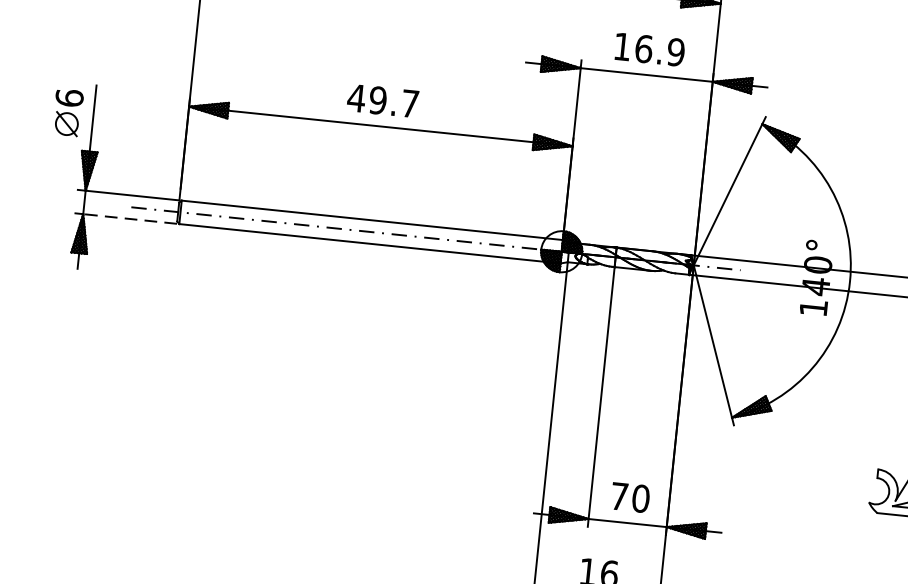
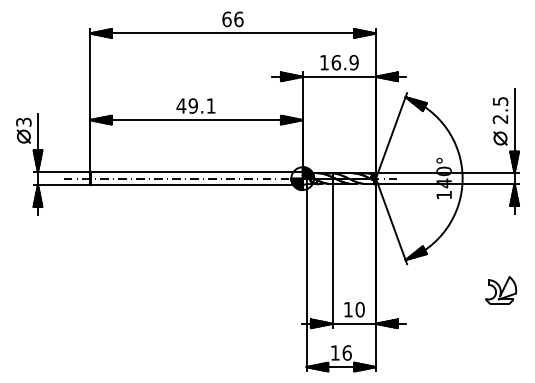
text: (69, 96) -> (23, 121), 6 -> 3
text: (409, 102) -> (210, 105), 49.7 -> 49.1
line: (129, 219) -> (63, 185), dashed -> solid
text: (619, 496) -> (348, 309), 70 -> 10

